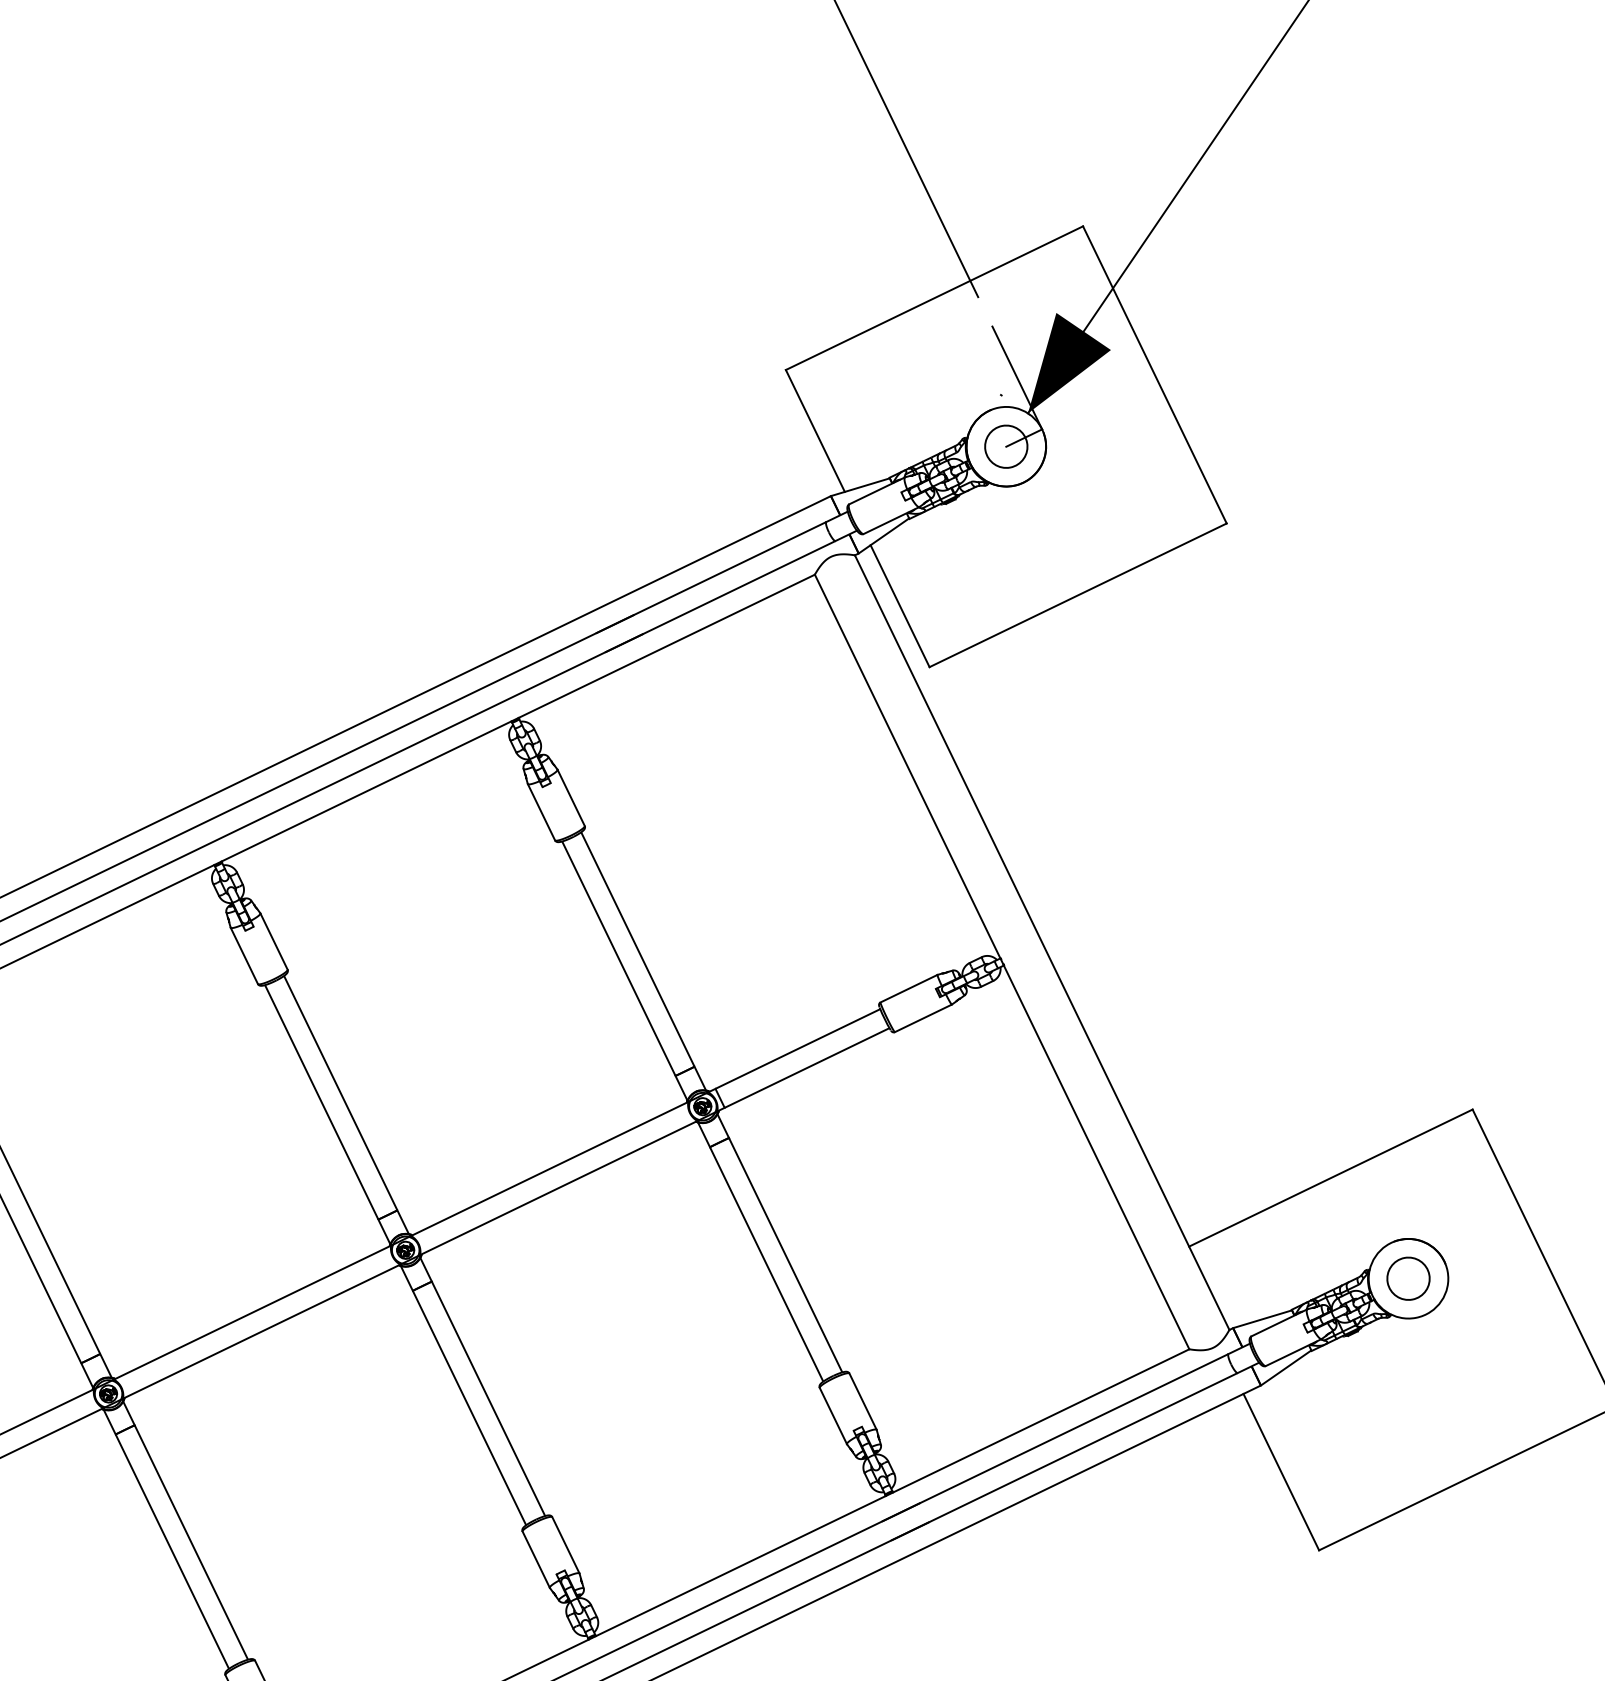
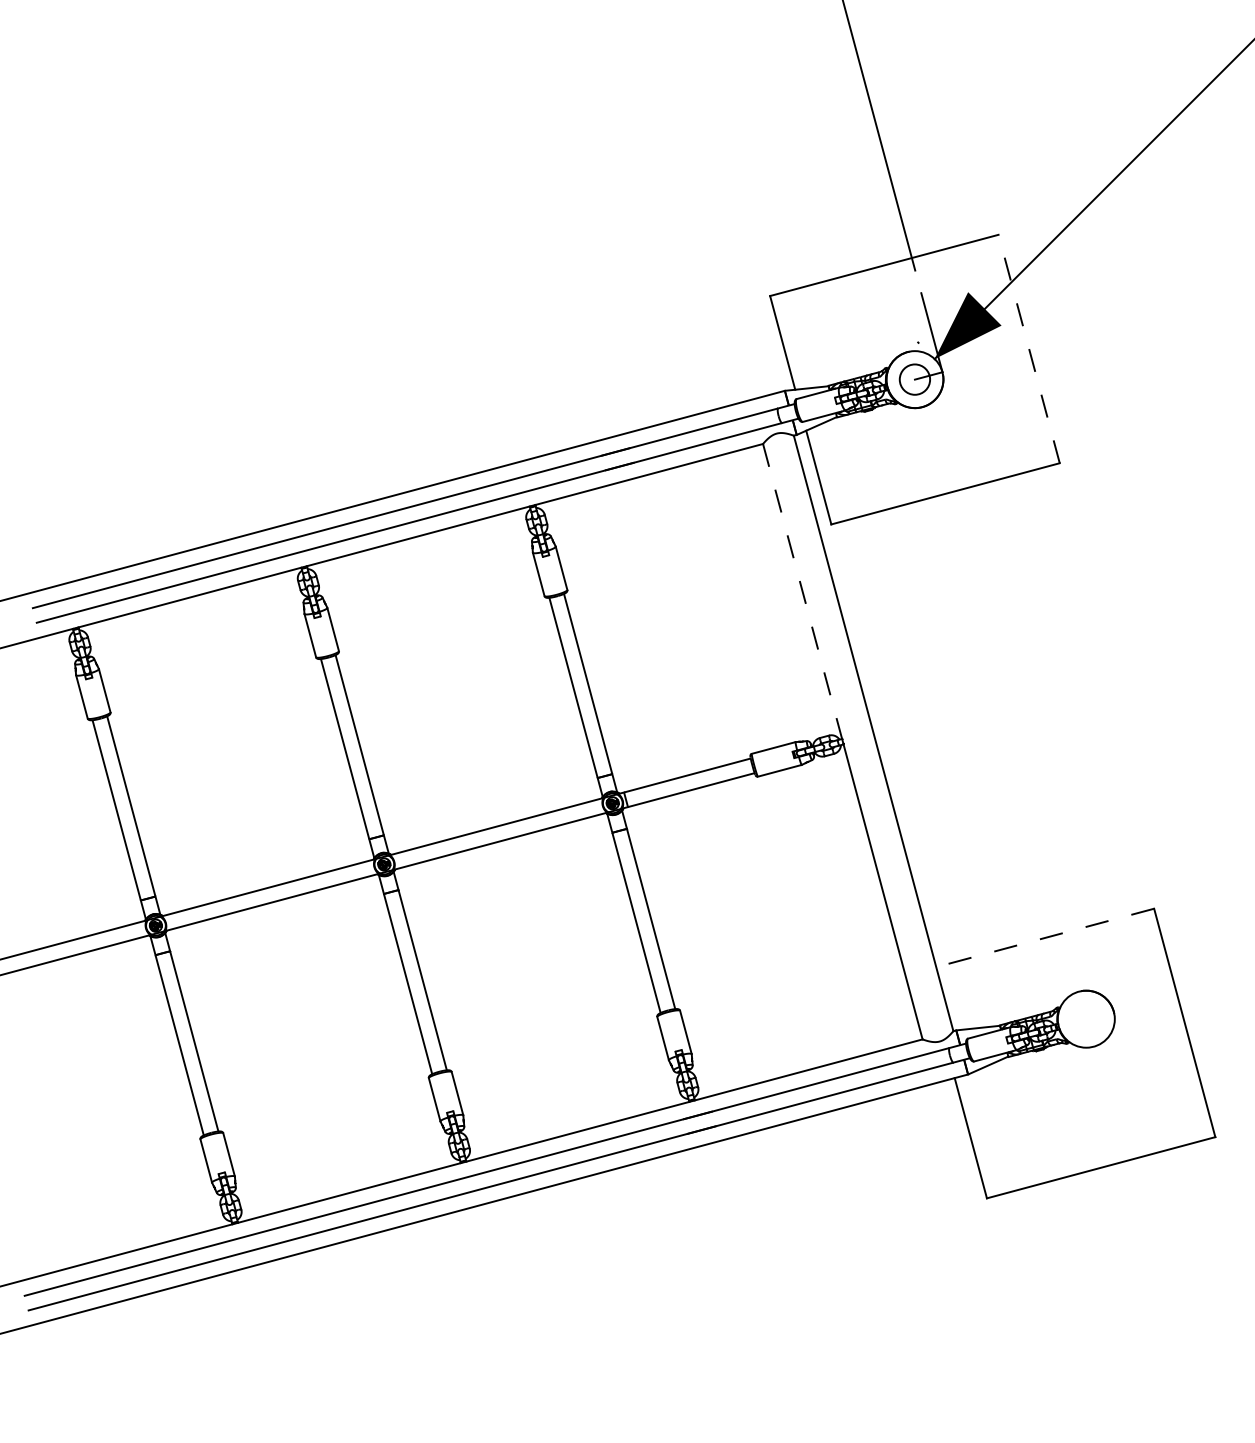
line: (1155, 374) -> (1029, 348), solid -> dashed
line: (907, 766) -> (802, 591), solid -> dashed
line: (1331, 1177) -> (1045, 937), solid -> dashed
circle: (1408, 1279) -> (1086, 1019), removed

